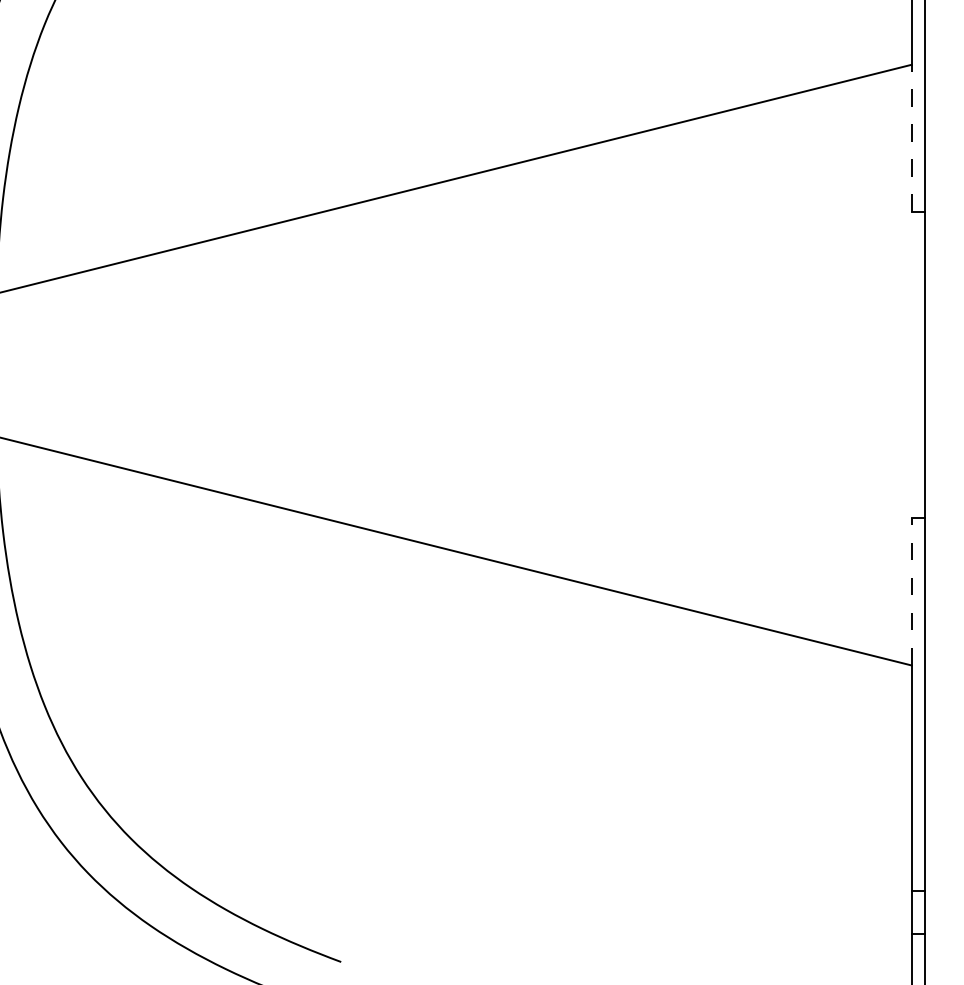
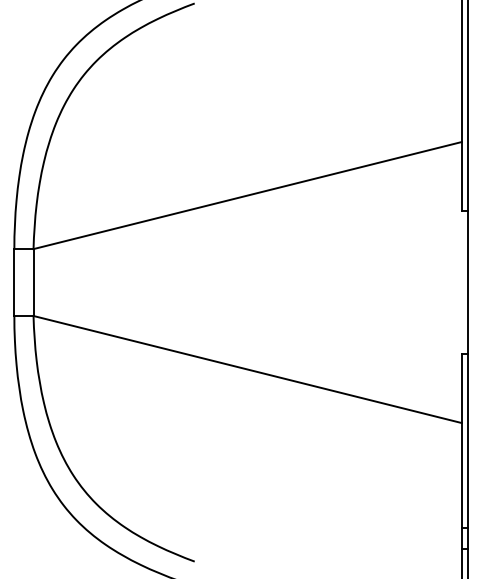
line: (911, 136) -> (461, 175), dashed -> solid
line: (911, 591) -> (461, 388), dashed -> solid

